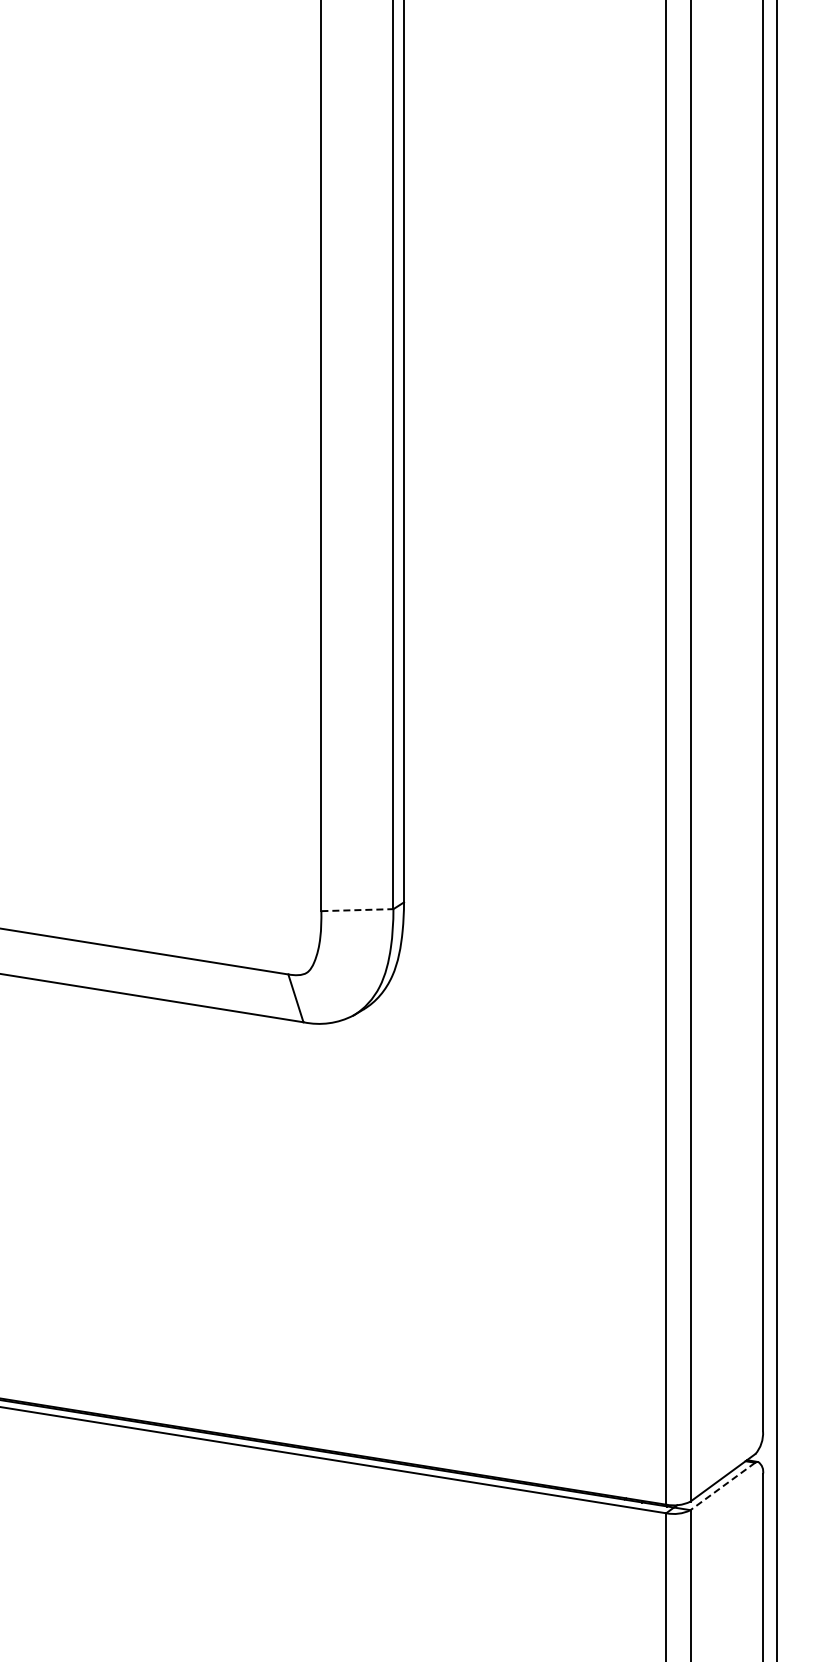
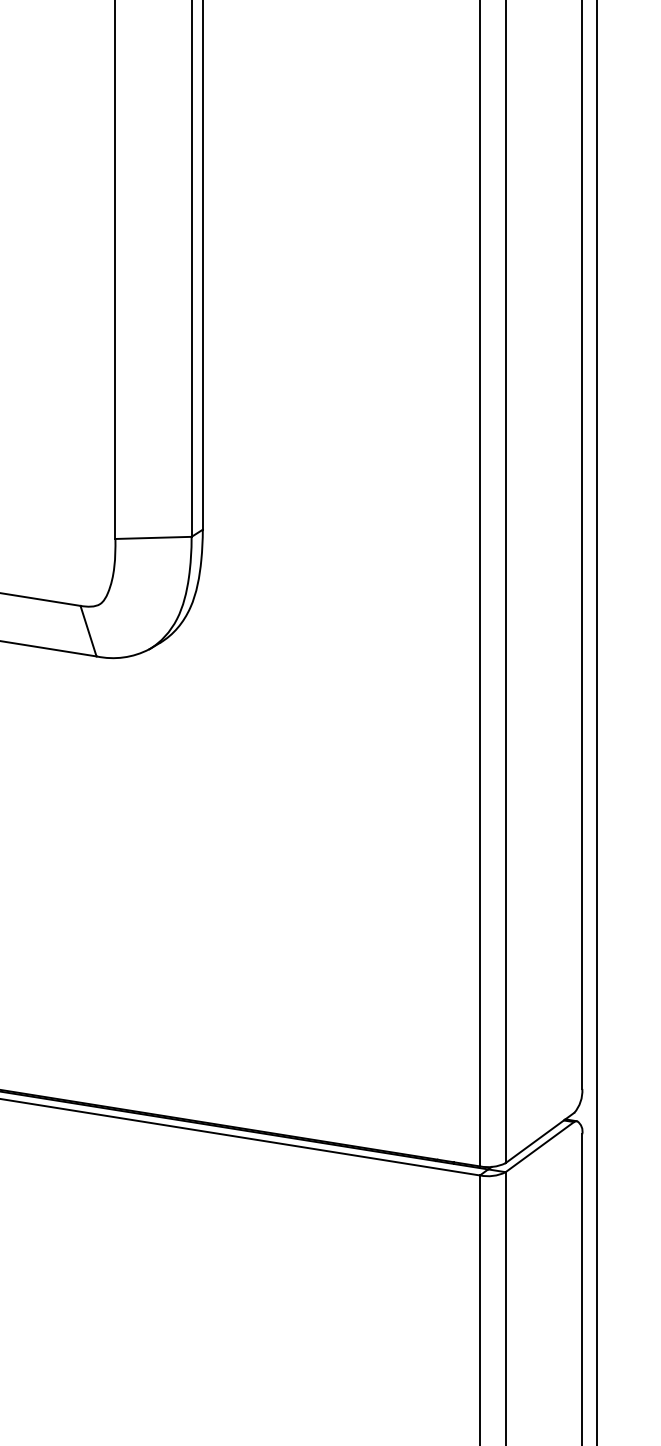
line: (357, 910) -> (153, 538), dashed -> solid
line: (722, 1486) -> (539, 1147), dashed -> solid

